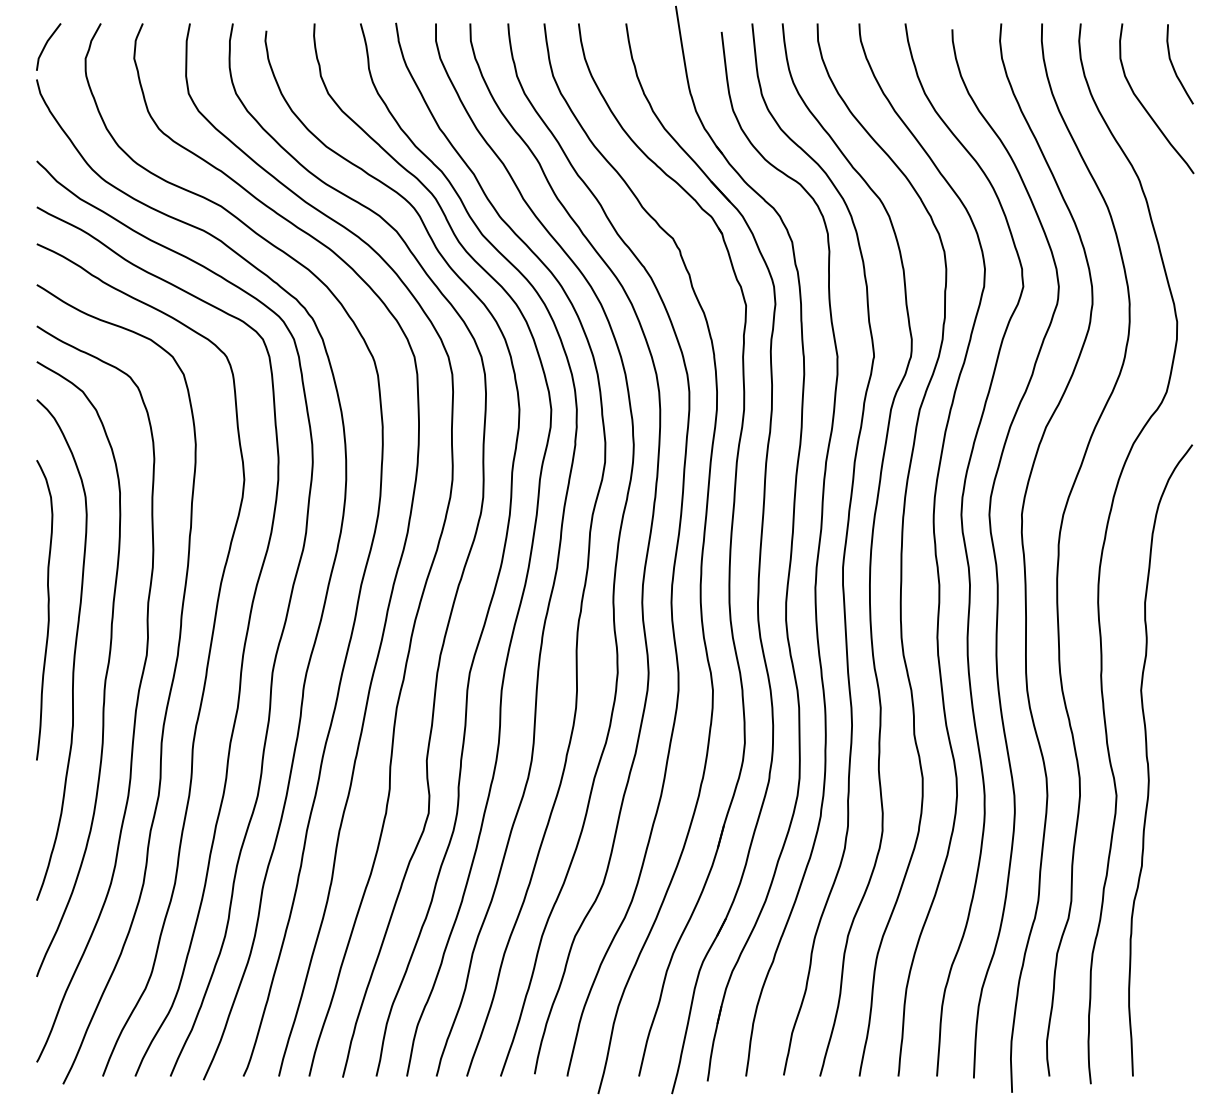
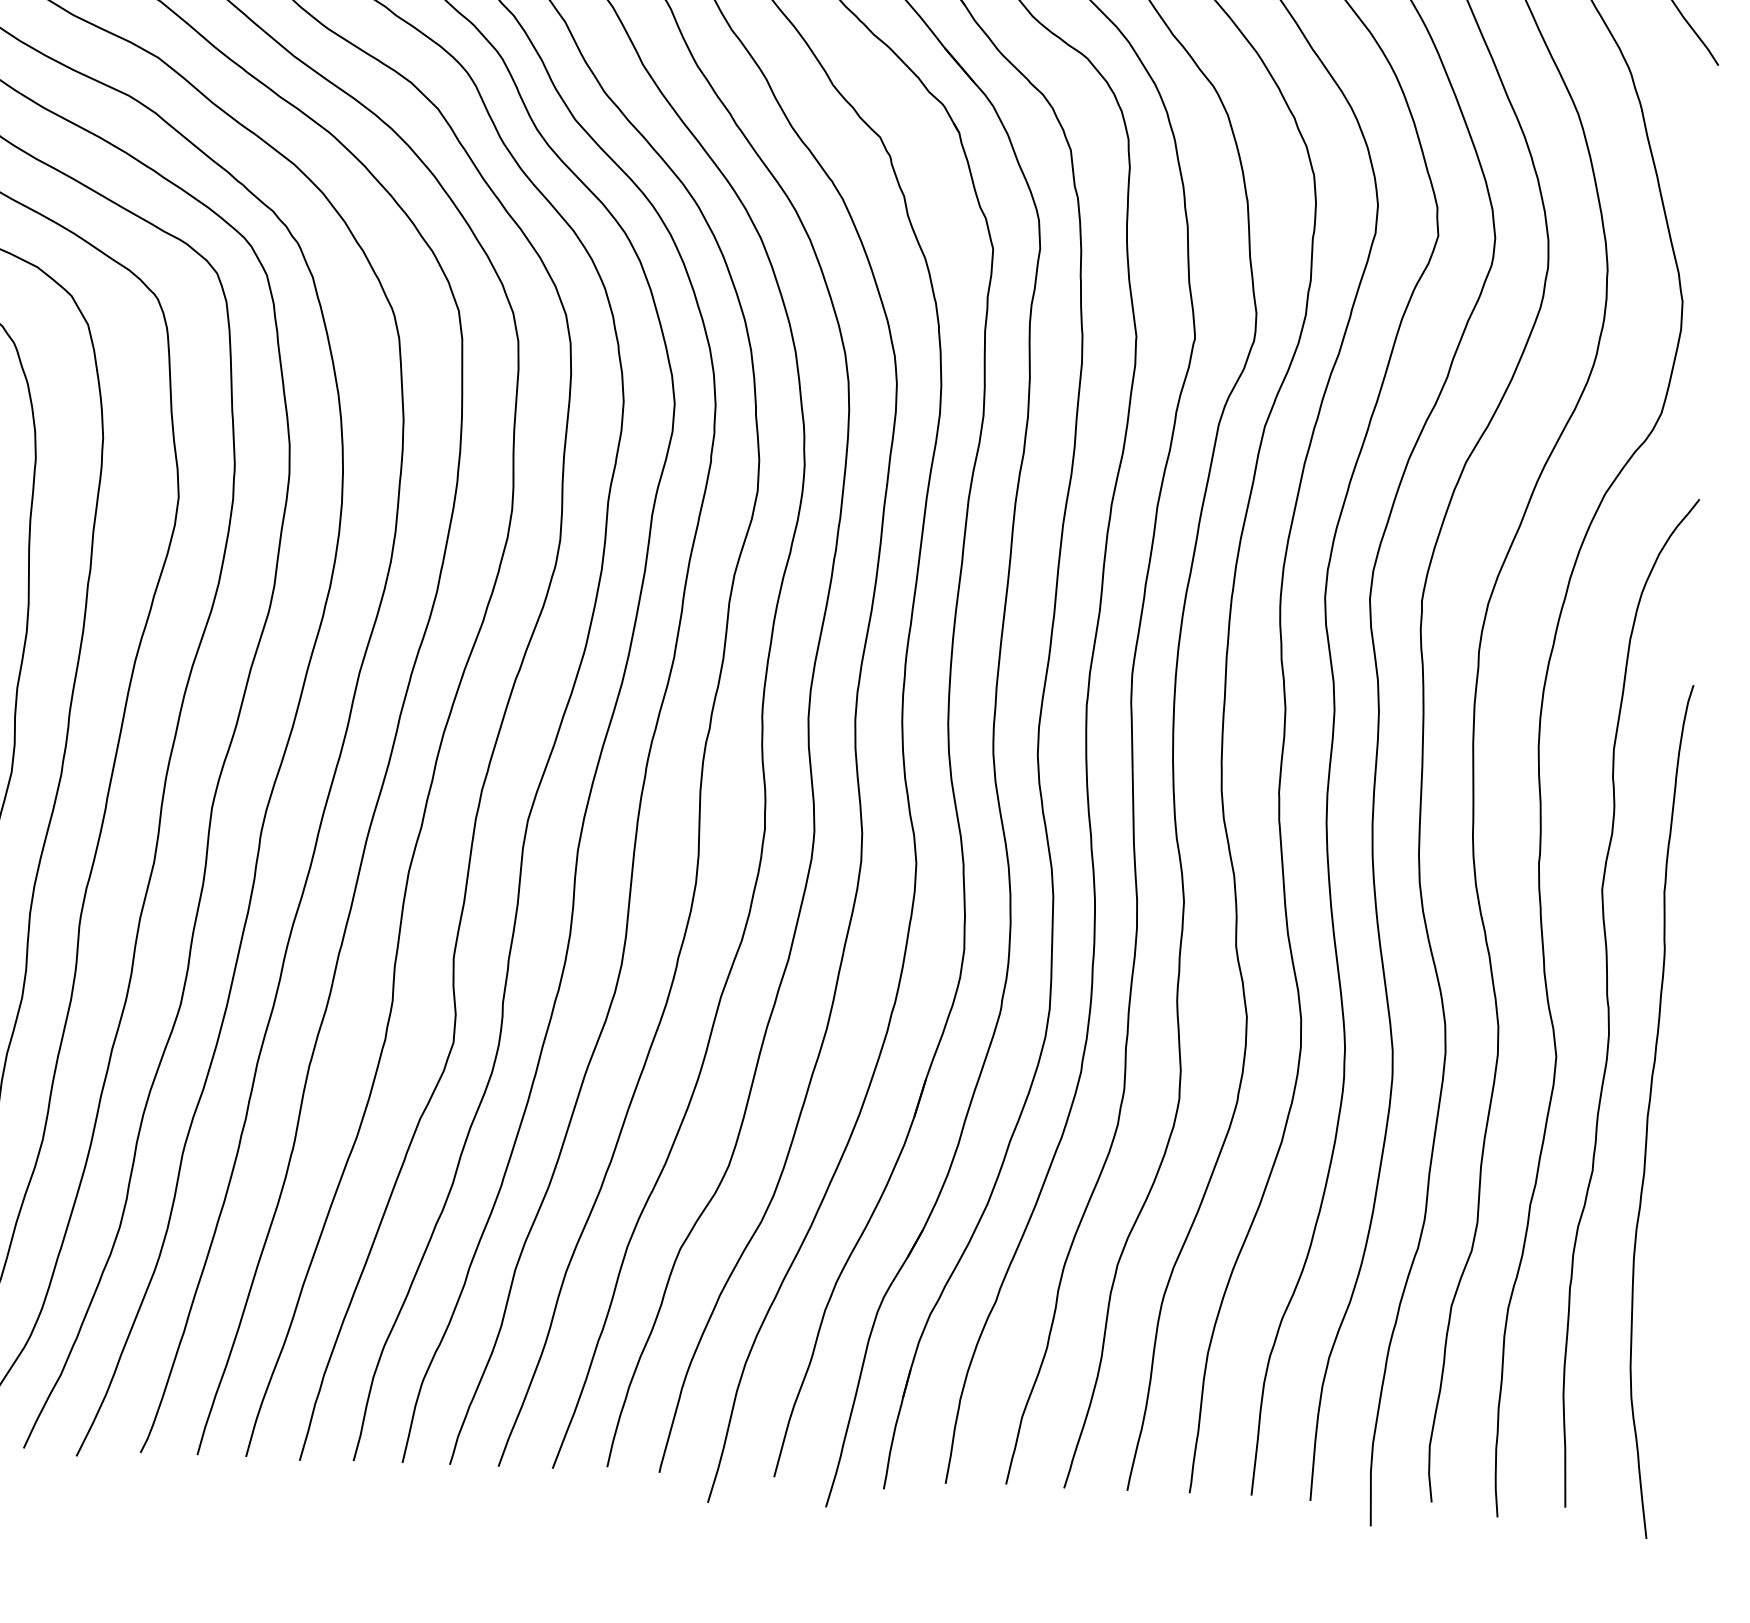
curve: (1176, 826) -> (1650, 1109), added

